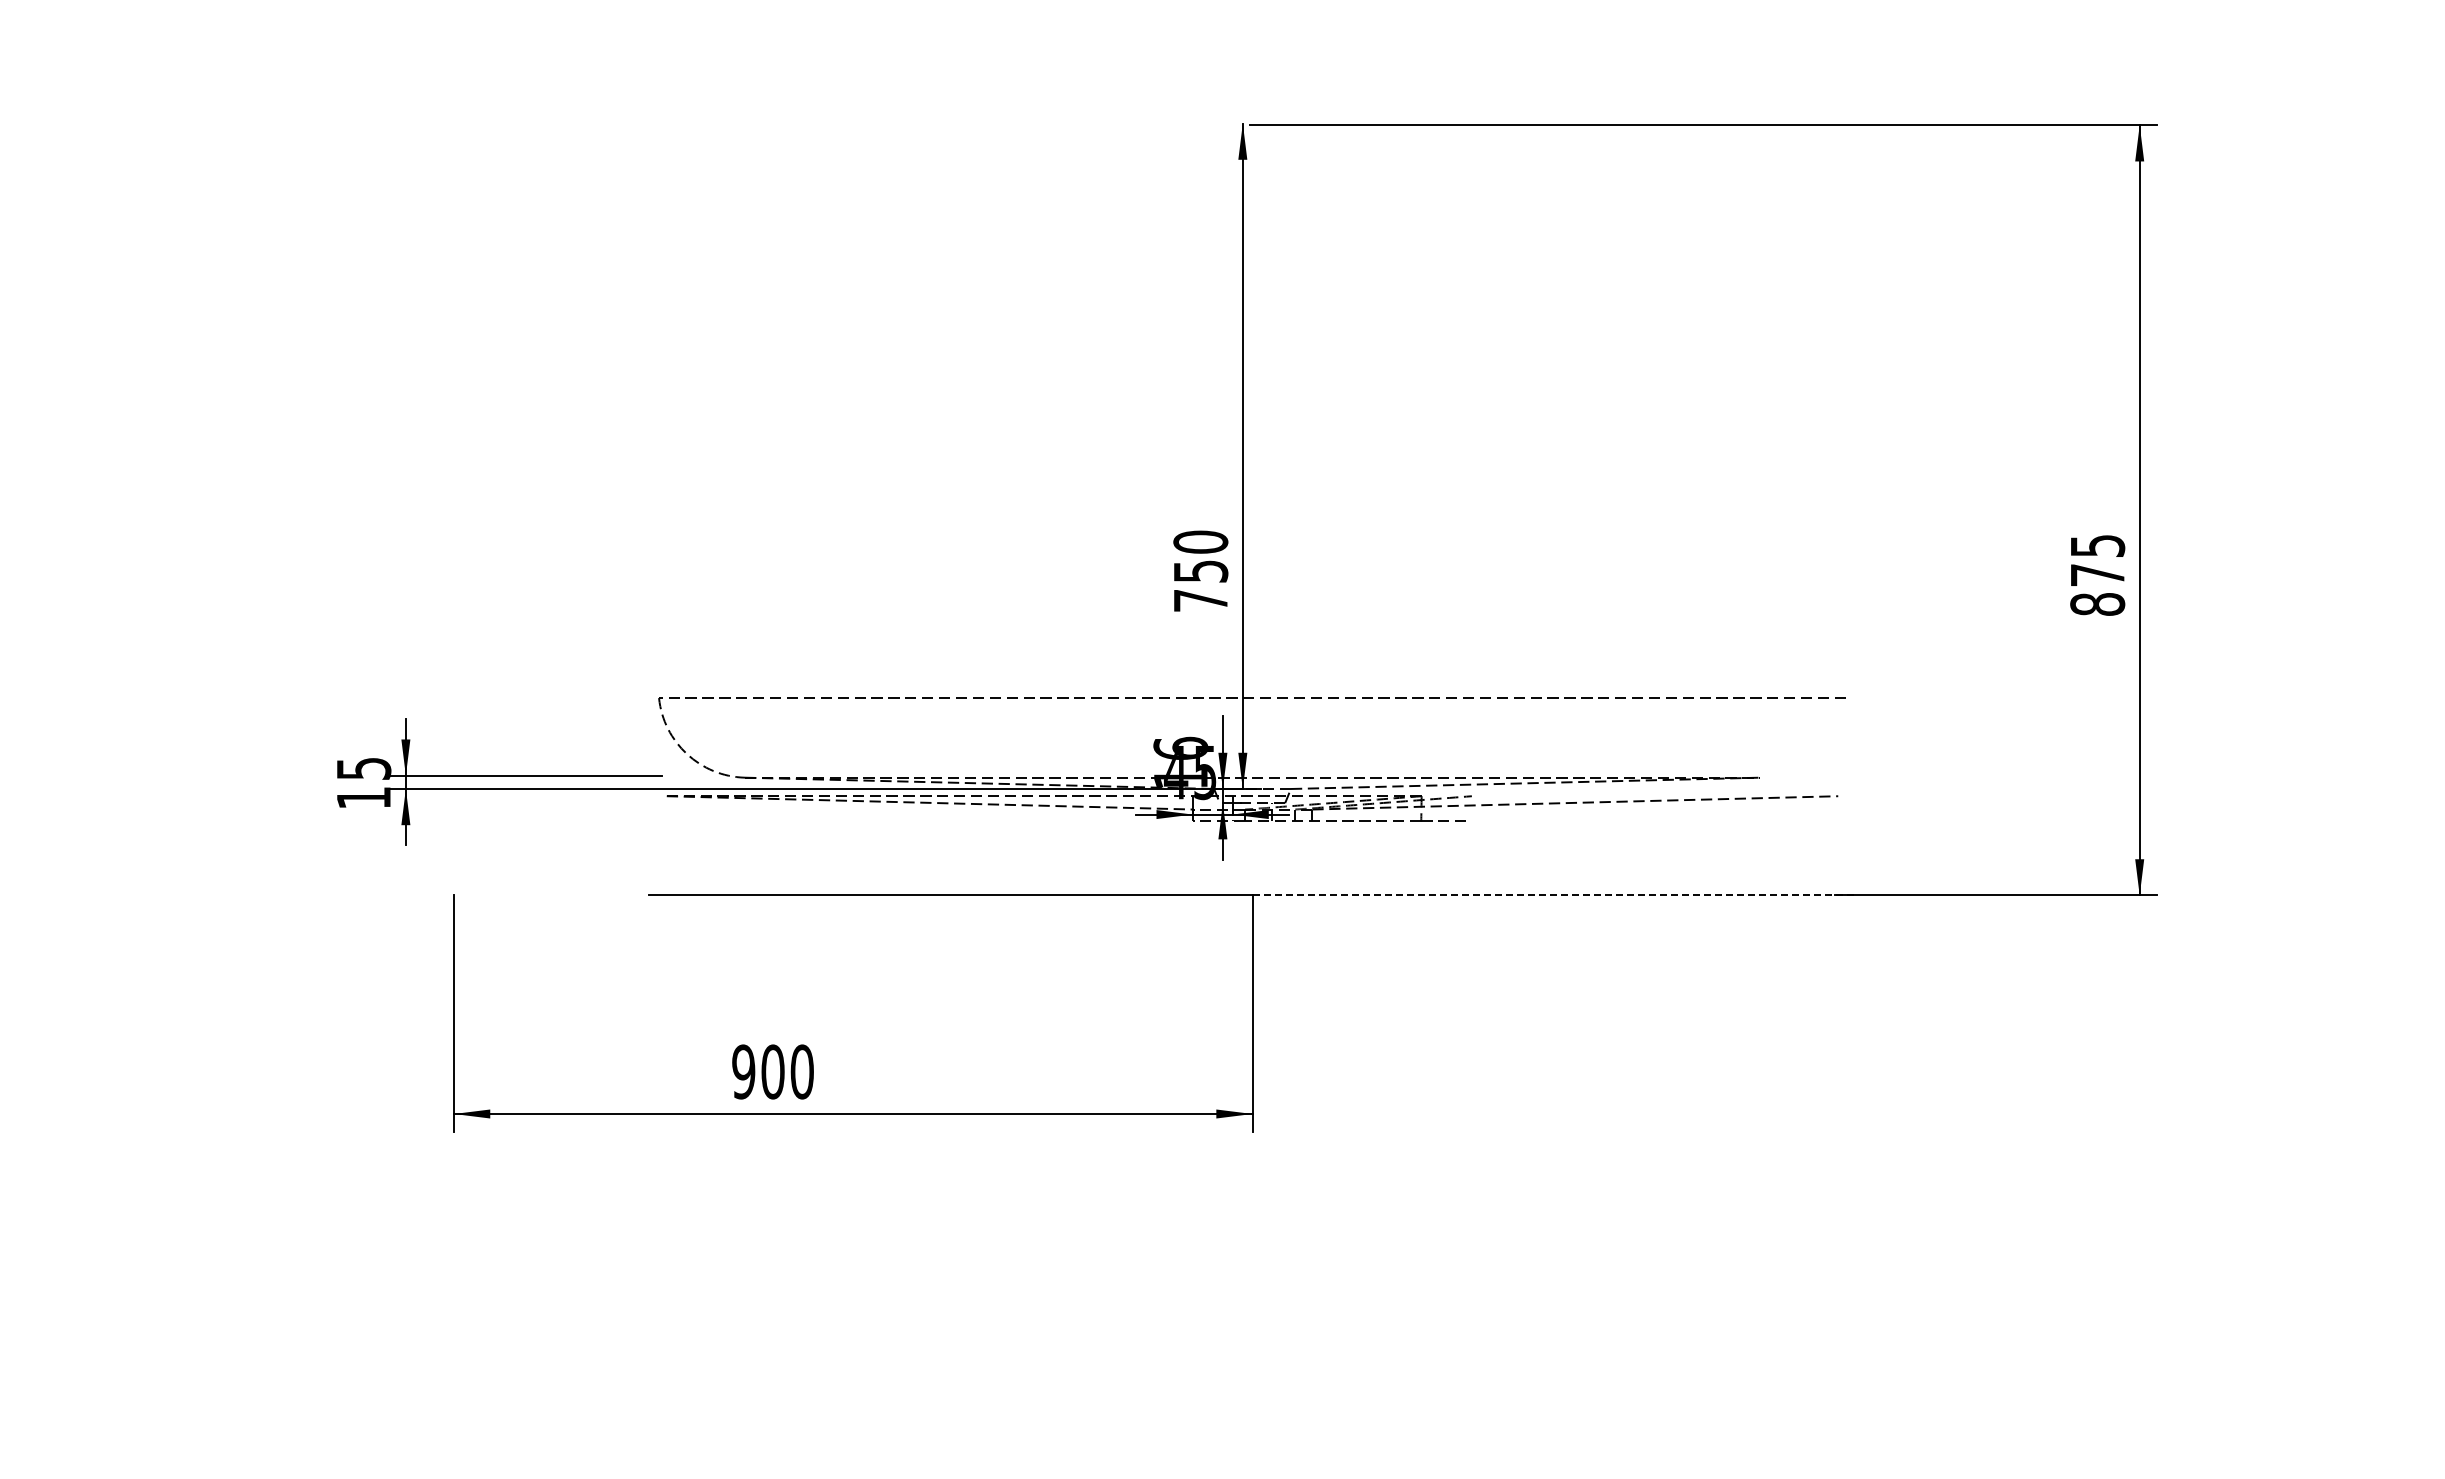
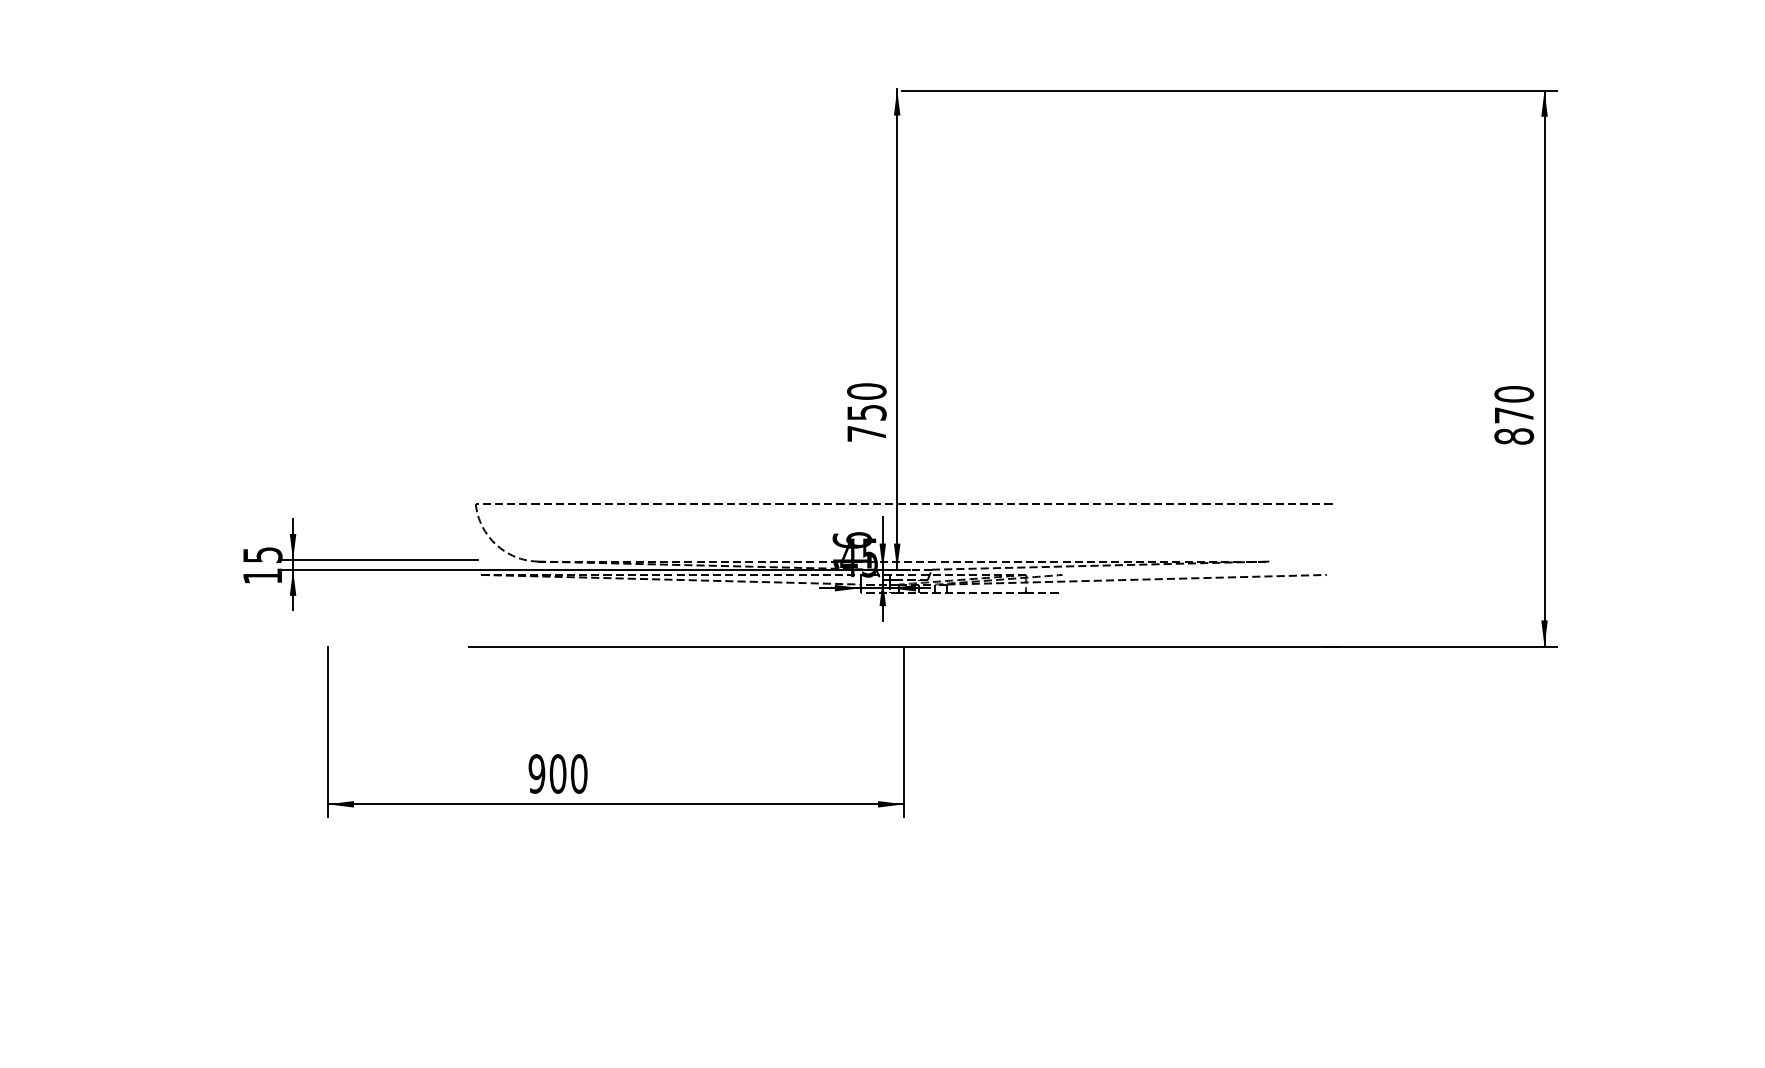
text: (2097, 545) -> (1514, 393), 875 -> 870
line: (1554, 895) -> (1122, 646), dashed -> solid

